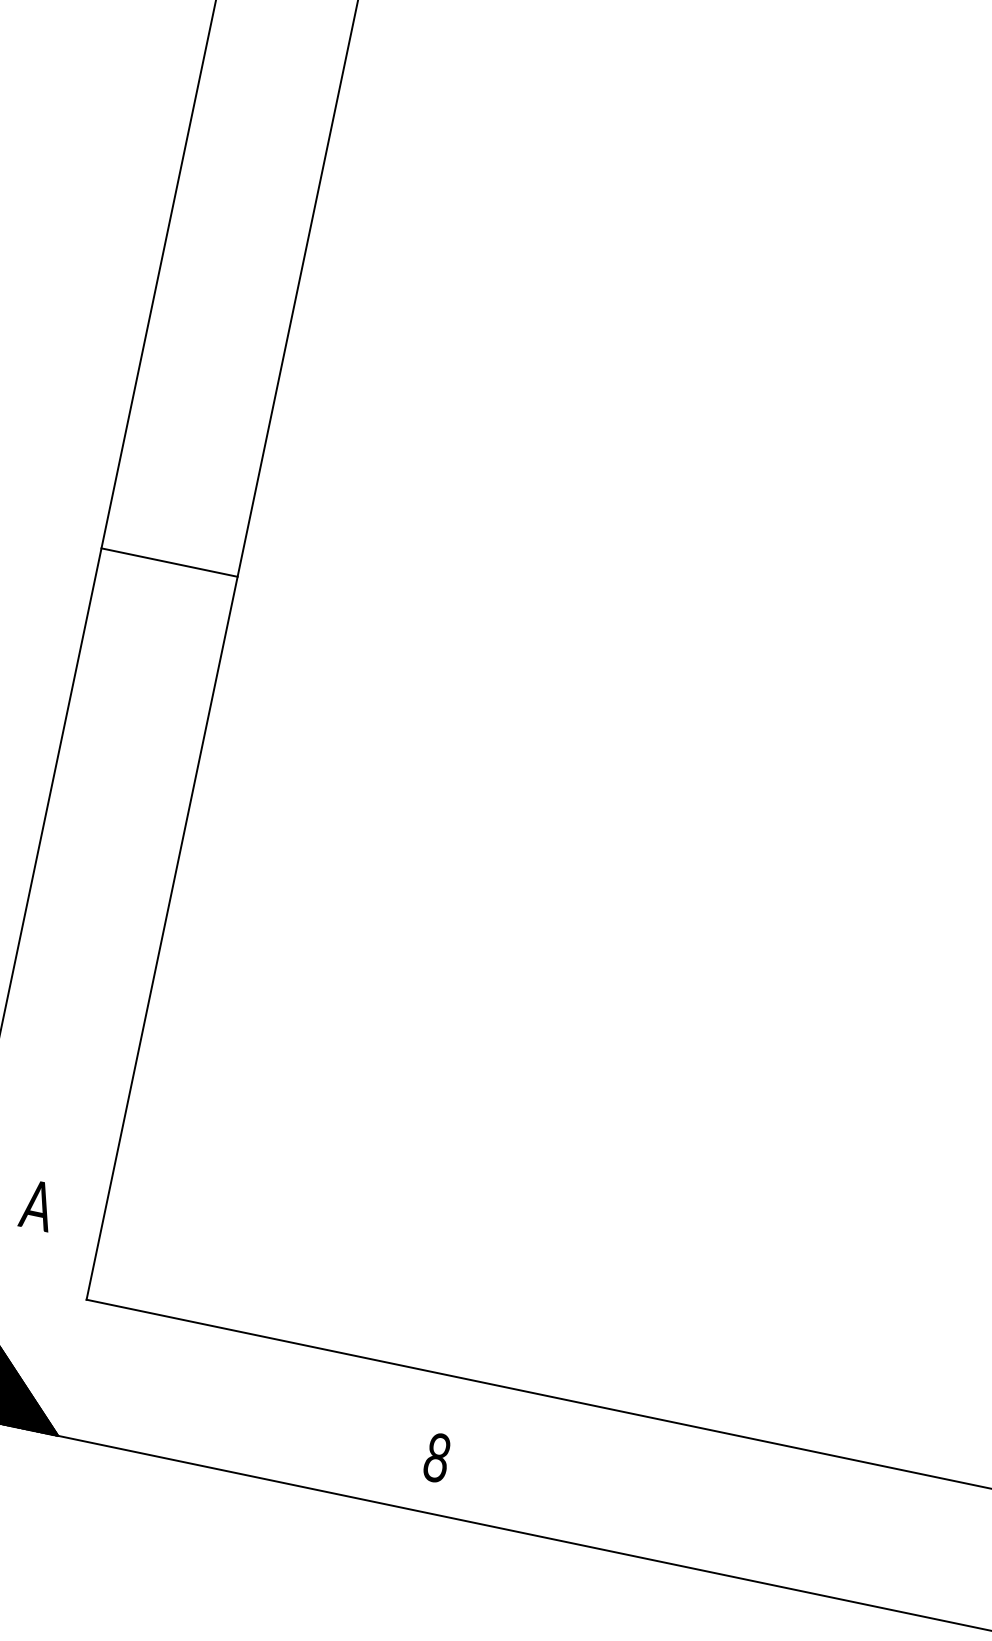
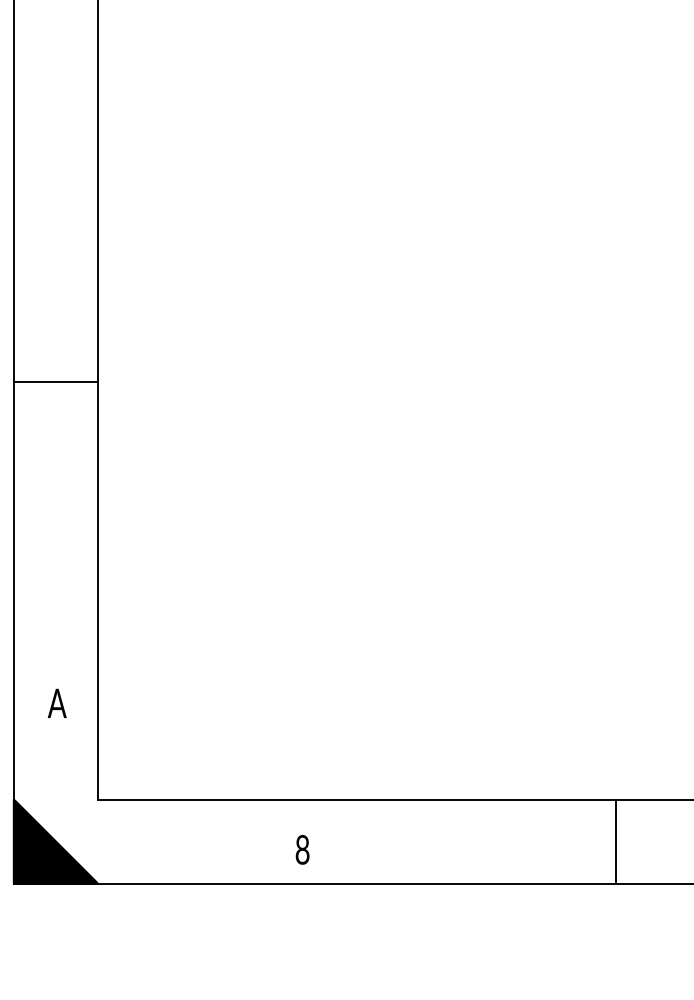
line: (169, 562) -> (55, 381), moved
text: (36, 1203) -> (56, 702), moved
text: (437, 1457) -> (302, 849), moved
line: (916, 1543) -> (616, 841), added

